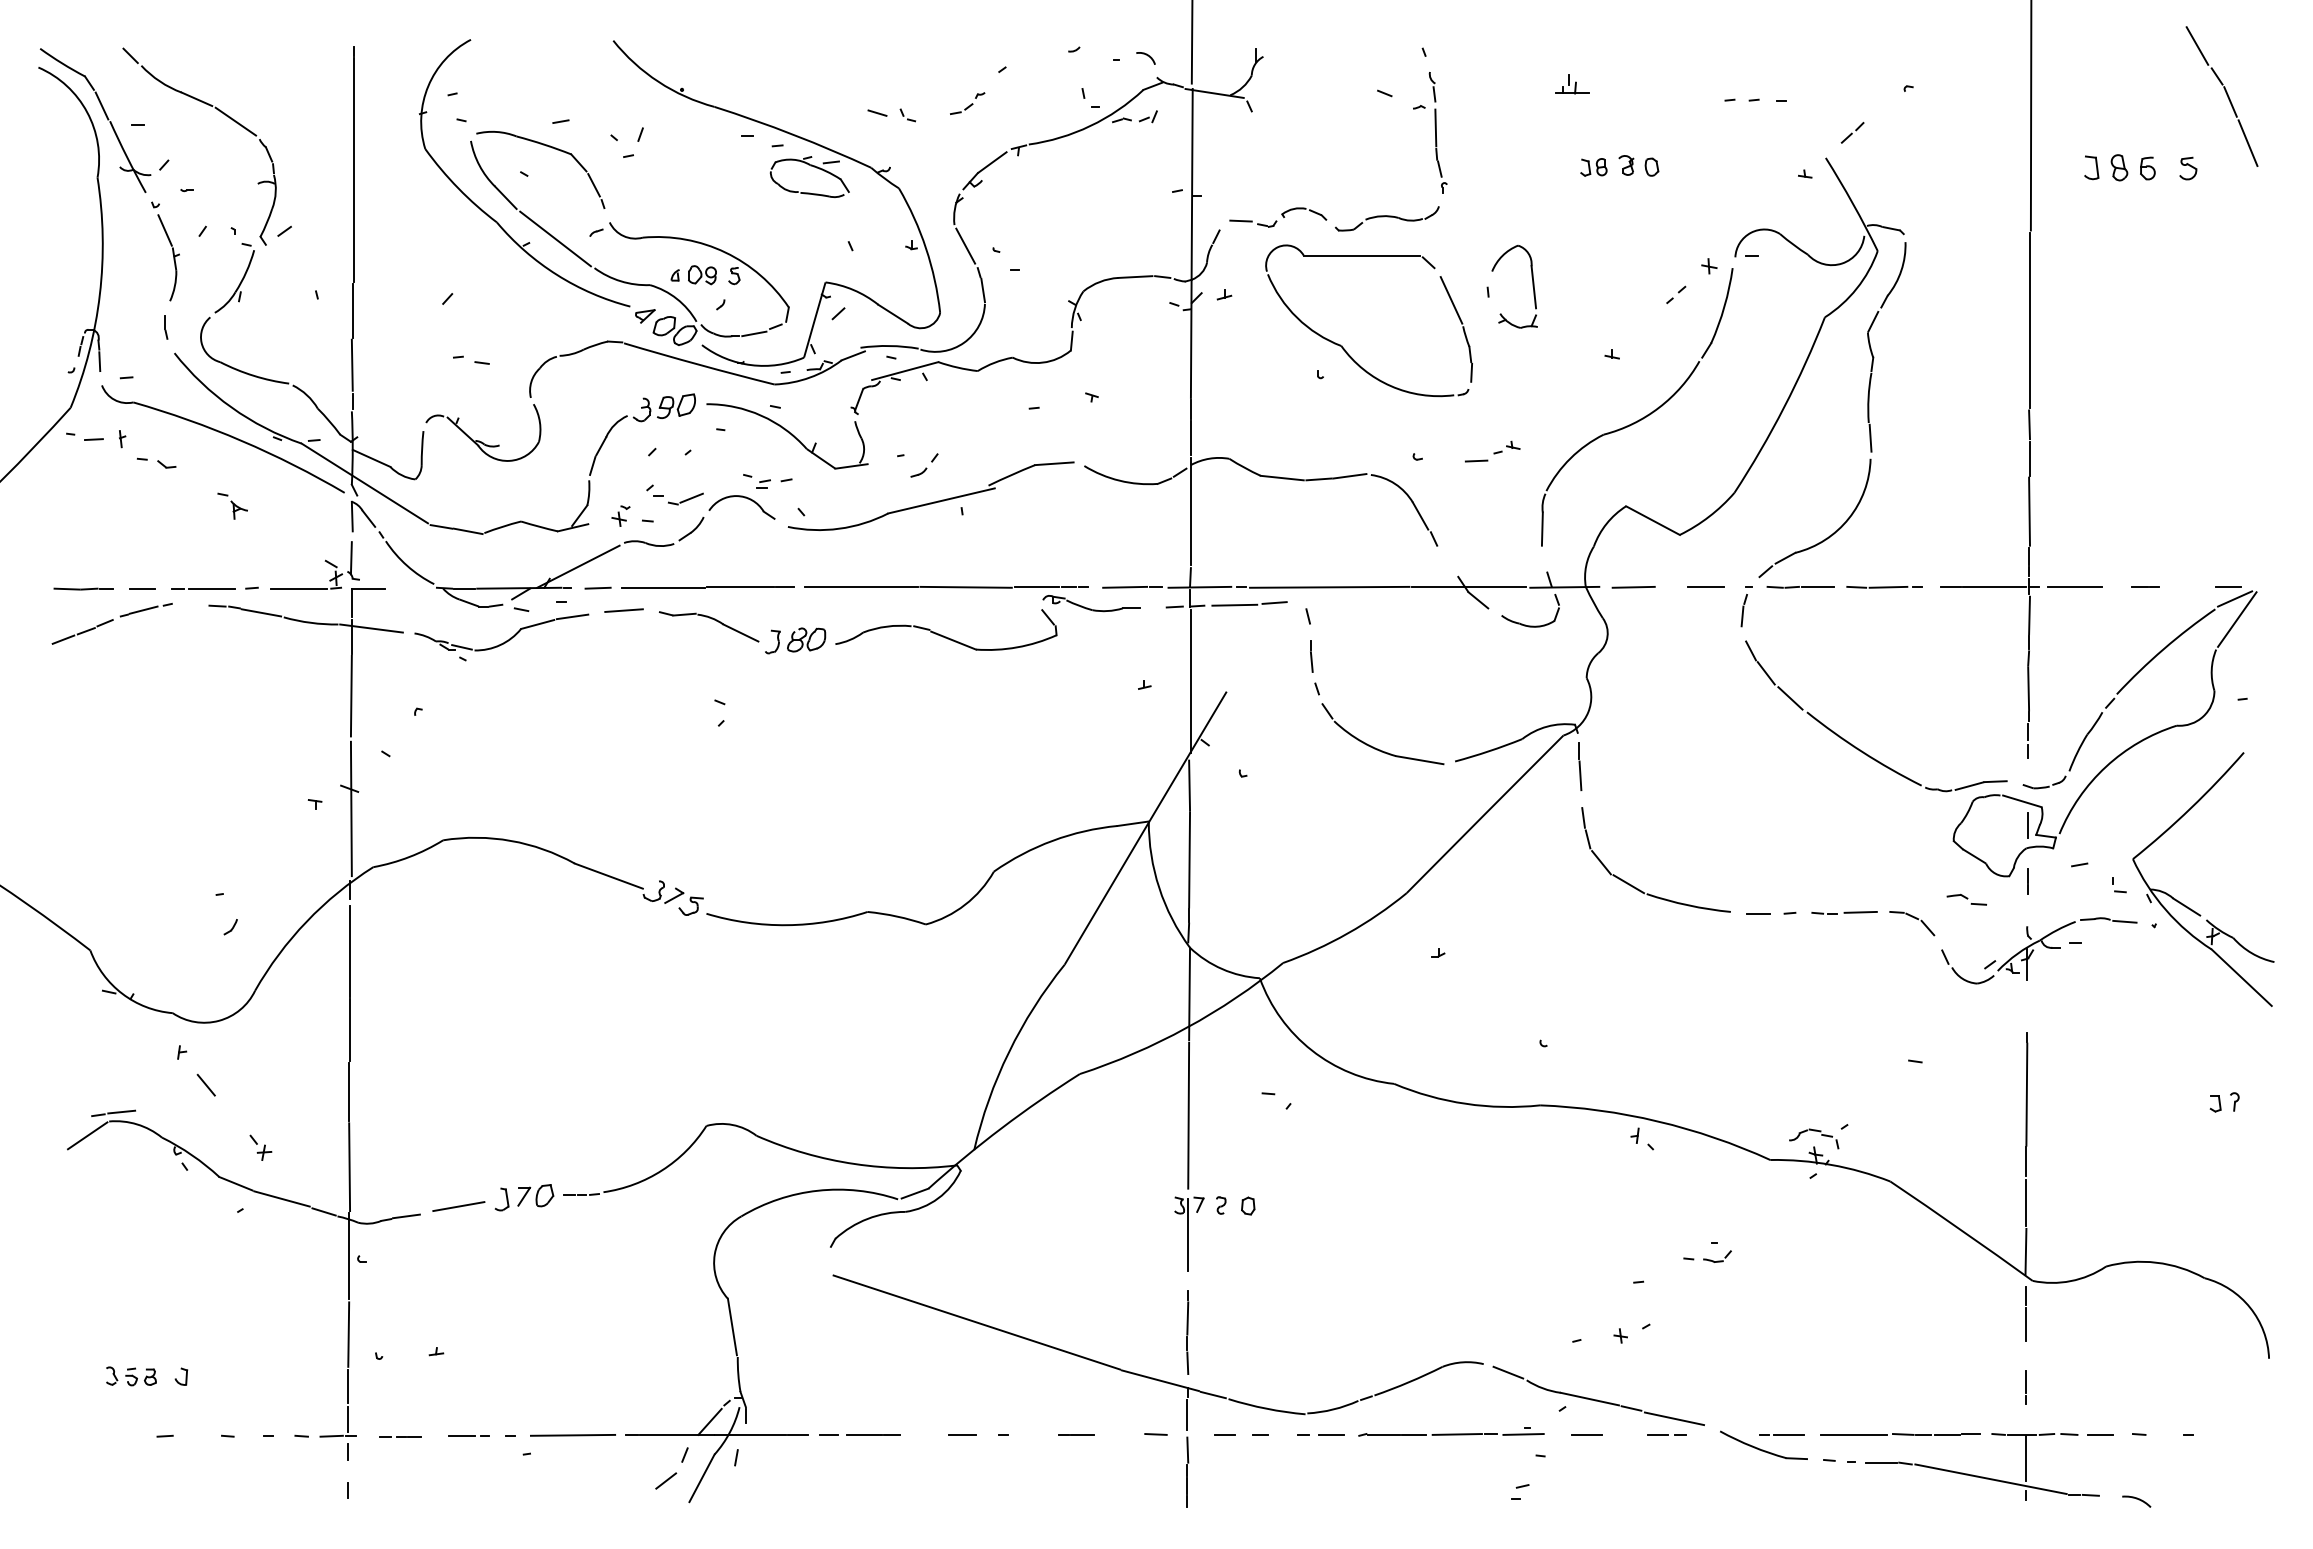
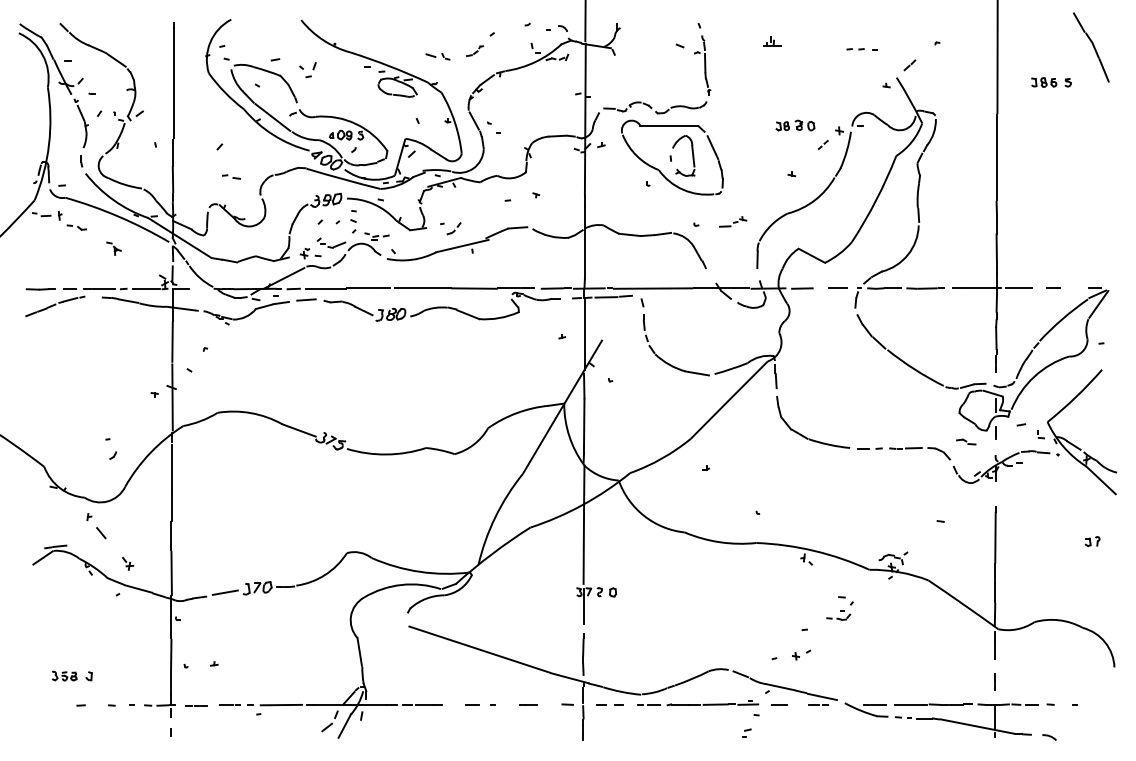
part: (1619, 165) -> (795, 125), moved
part: (2140, 167) -> (1051, 82), size x0.71
part: (1530, 277) -> (691, 151), moved
part: (719, 713) -> (353, 226), moved
part: (1275, 1100) -> (845, 600), moved

